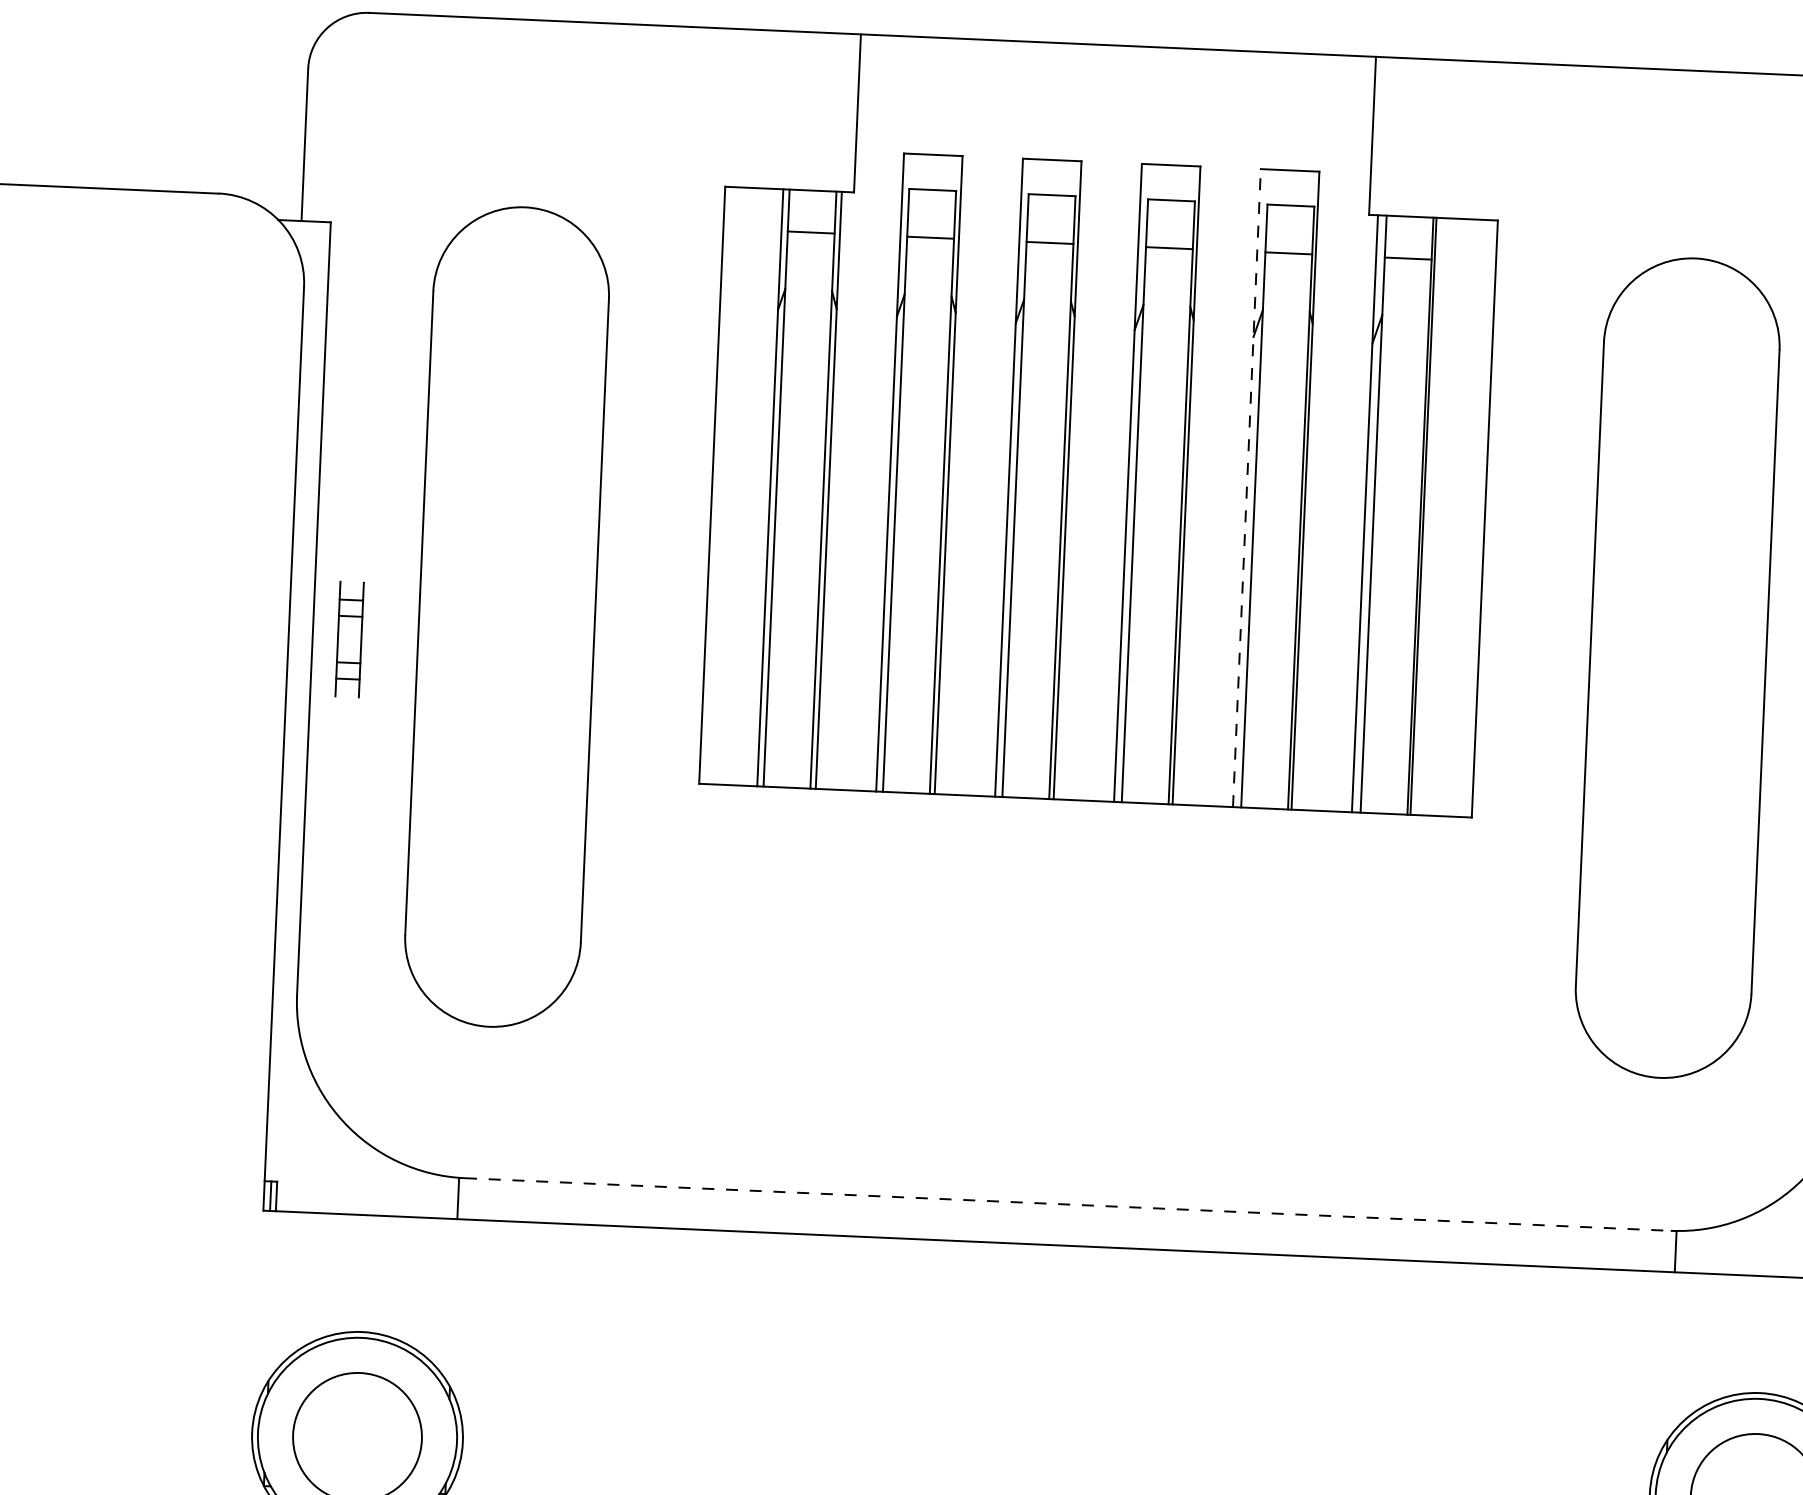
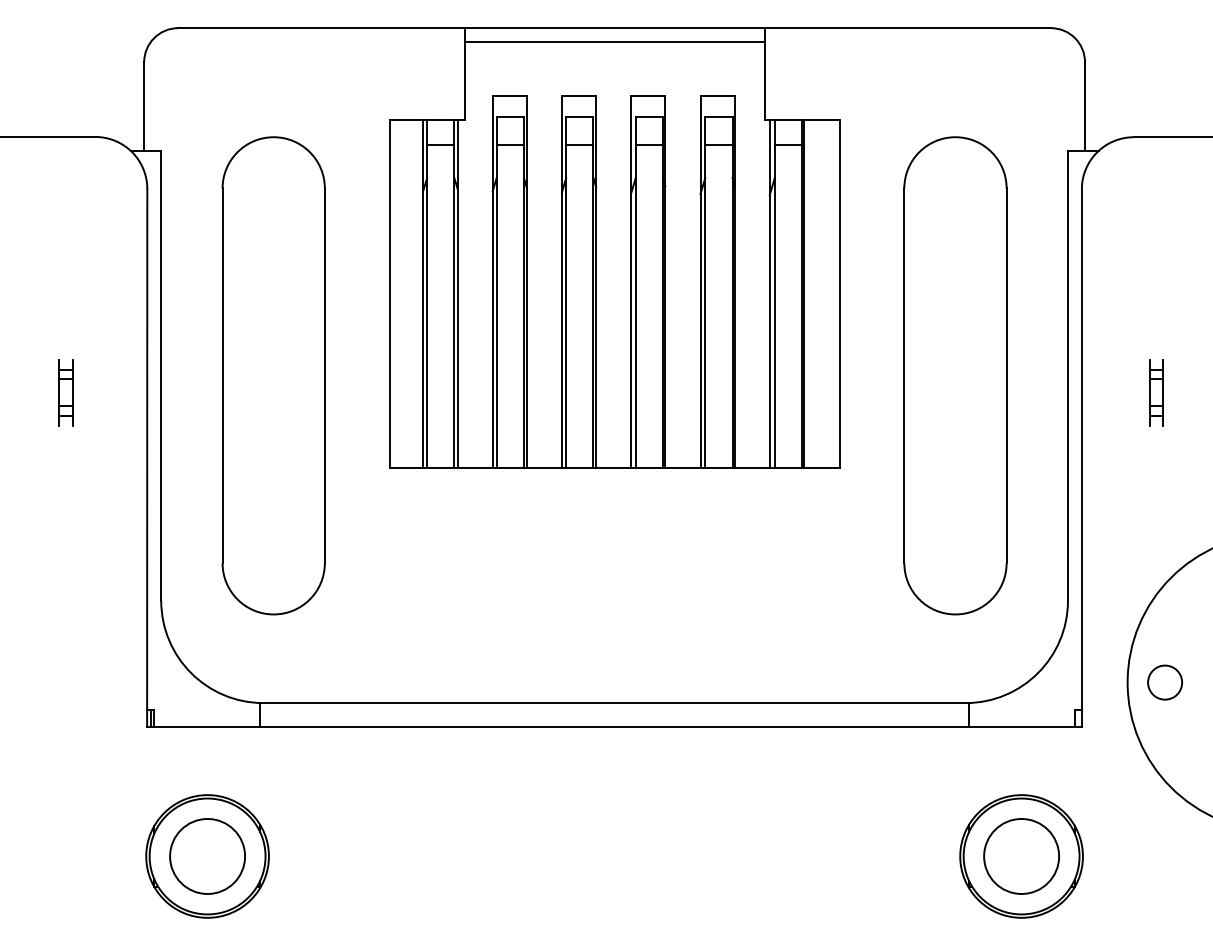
line: (1117, 68) -> (614, 41), added
line: (1246, 488) -> (700, 282), dashed -> solid
part: (349, 638) -> (65, 392), moved
line: (1069, 1205) -> (615, 703), dashed -> solid

